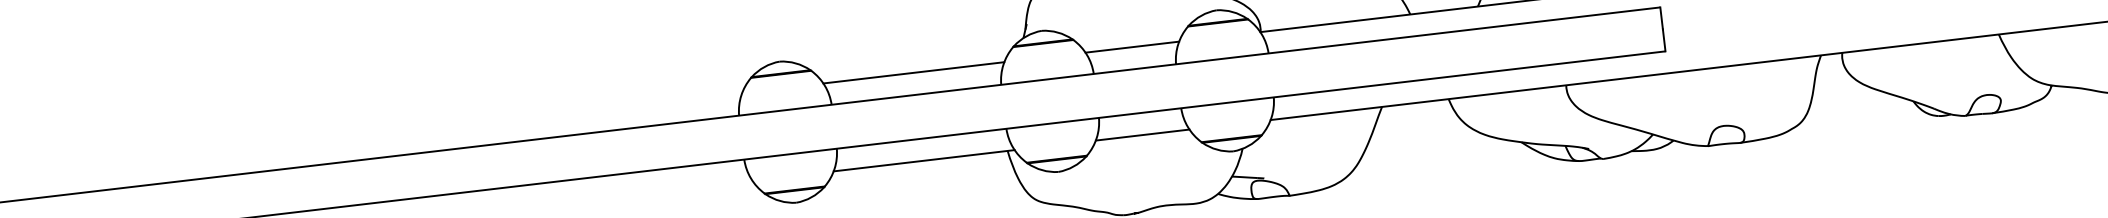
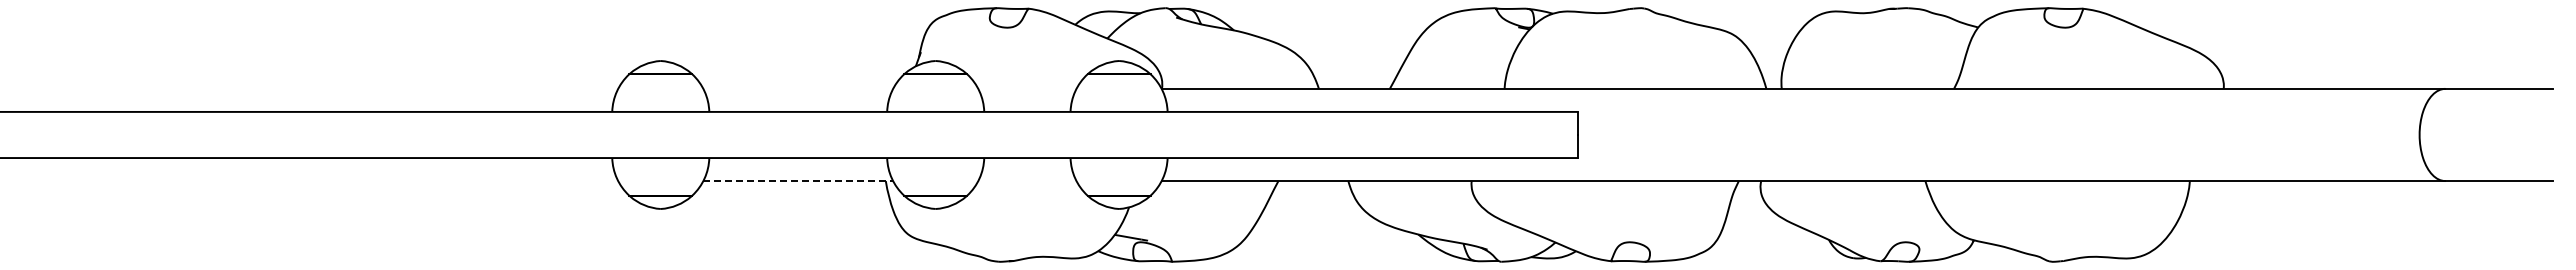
line: (1132, 46) -> (1027, 88), removed
line: (914, 72) -> (798, 88), removed
line: (1142, 135) -> (1027, 181), removed
line: (924, 161) -> (798, 181), solid -> dashed

